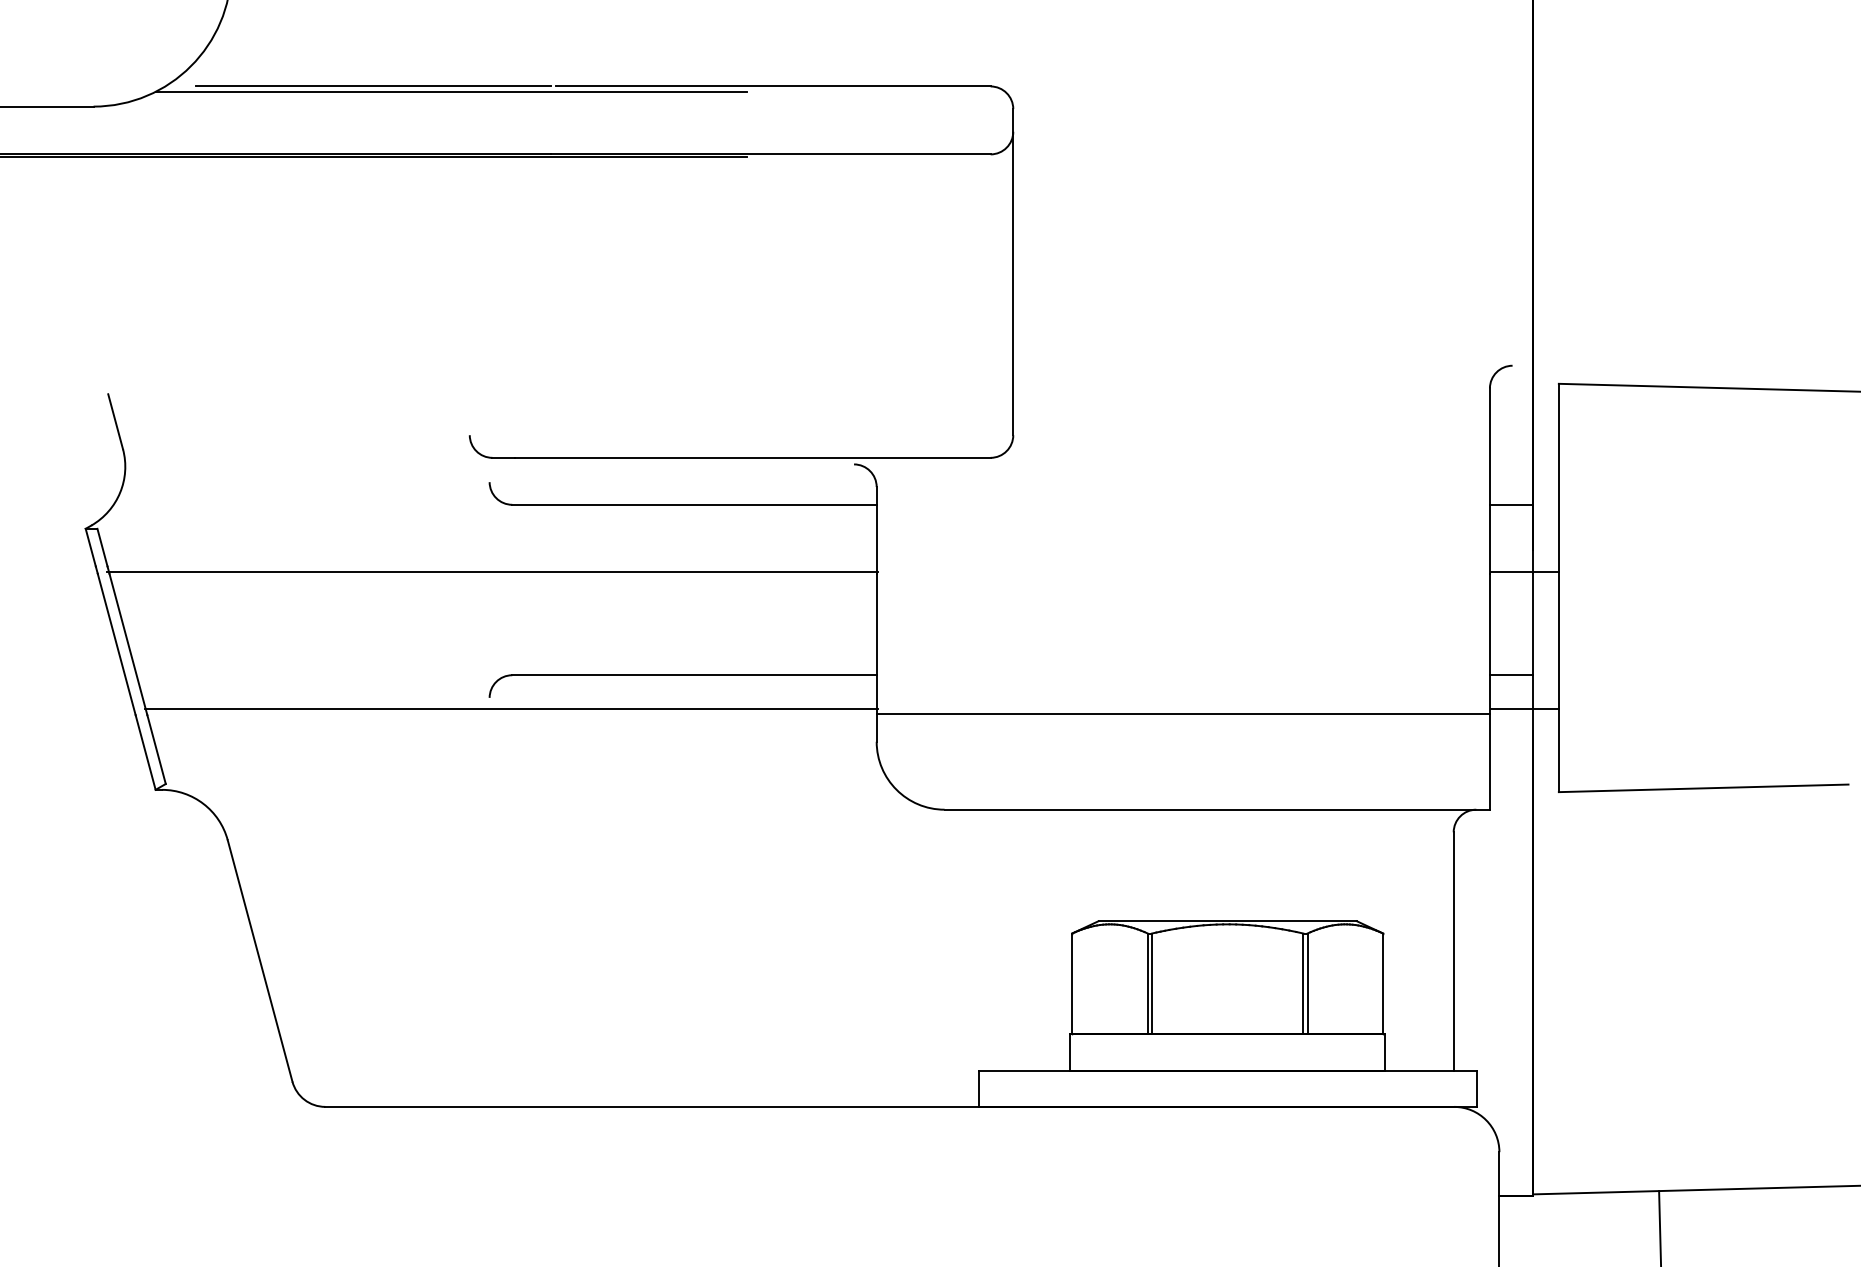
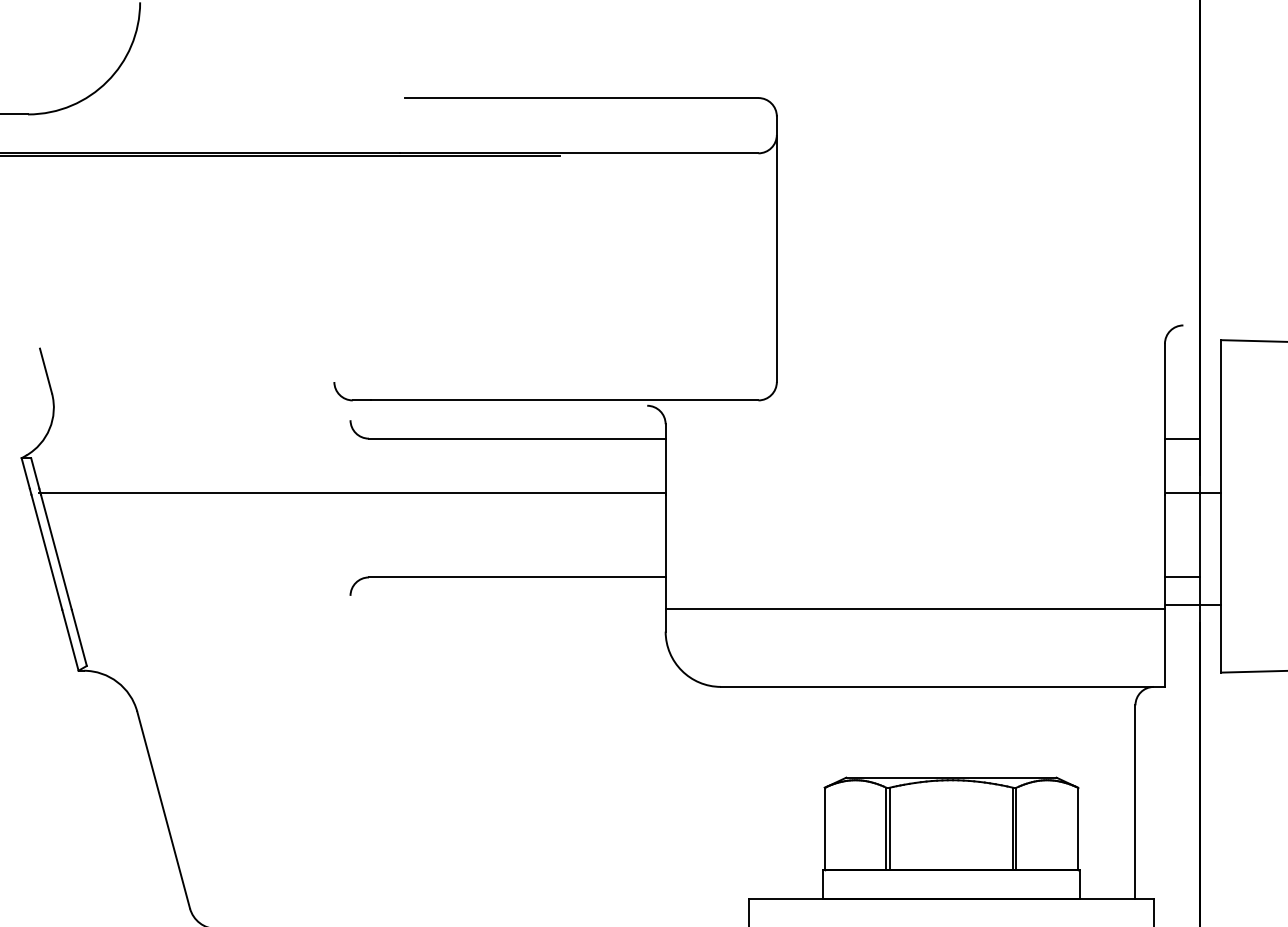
line: (373, 86) -> (255, 98), removed
line: (451, 91) -> (319, 102), removed
line: (510, 709) -> (367, 605), removed

